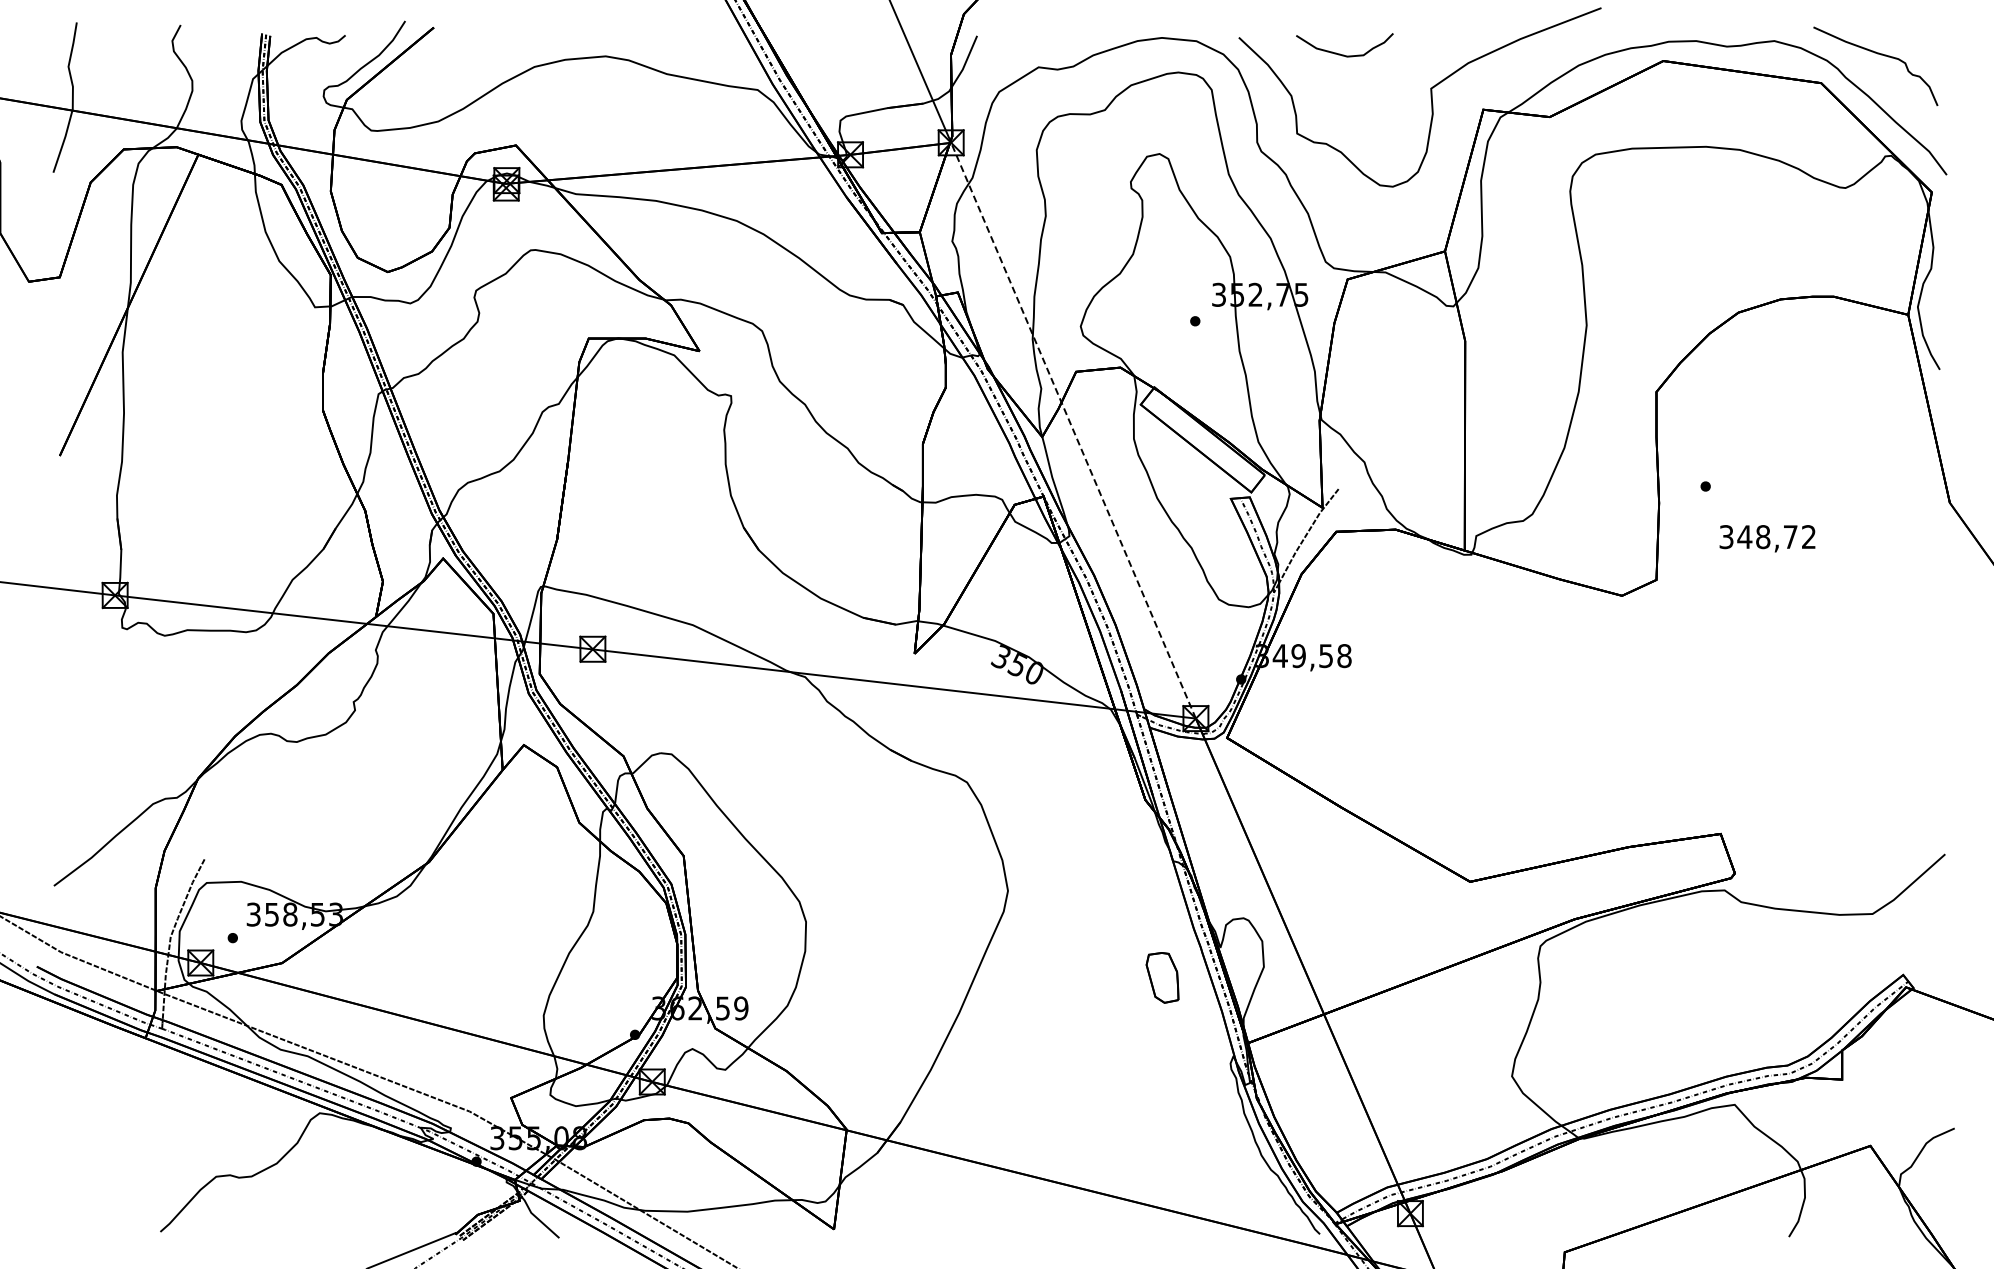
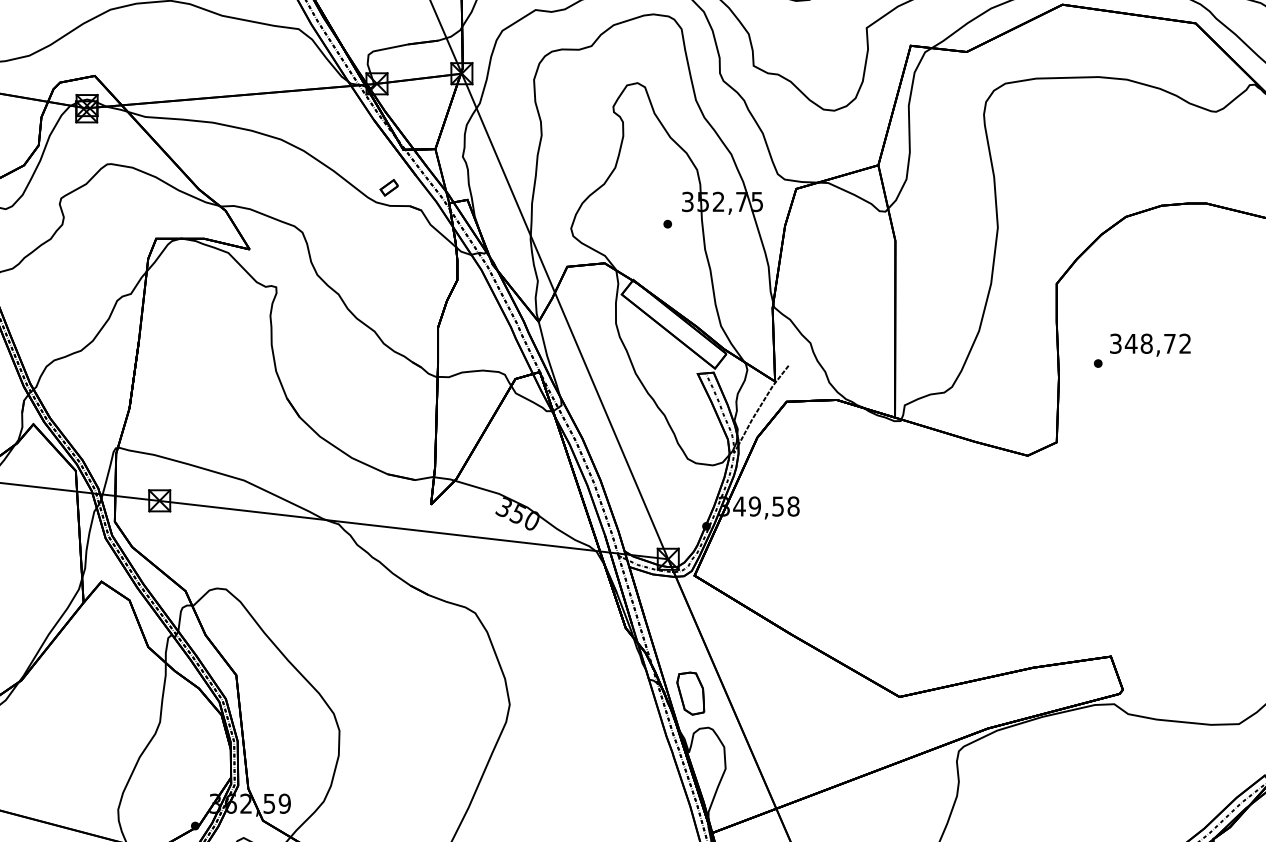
part: (864, 277) -> (388, 187), added
line: (1073, 430) -> (565, 316), dashed -> solid
text: (1767, 538) -> (1150, 345), moved
part: (1162, 977) -> (690, 693), moved

